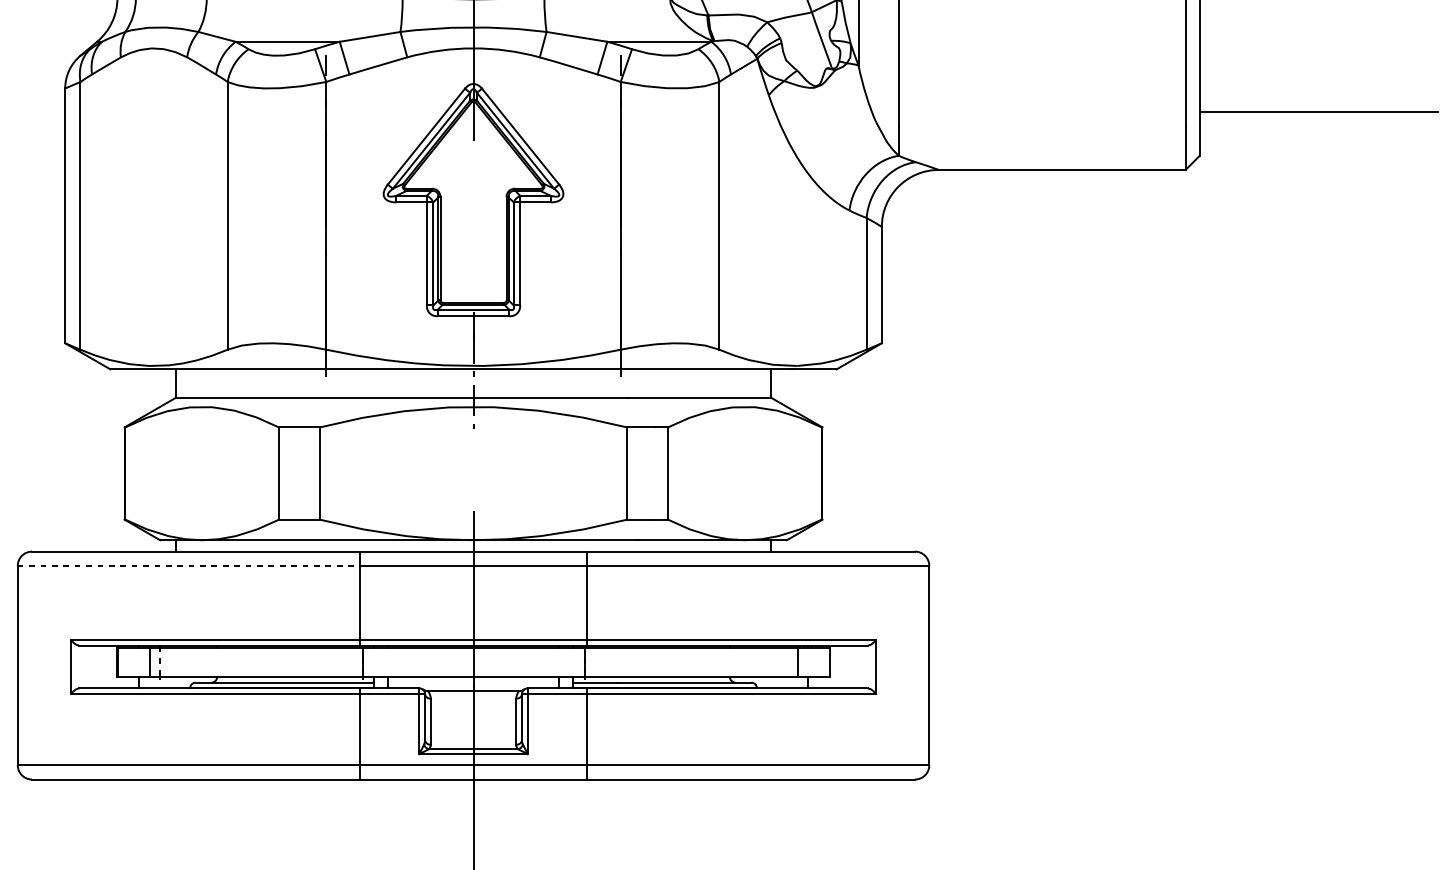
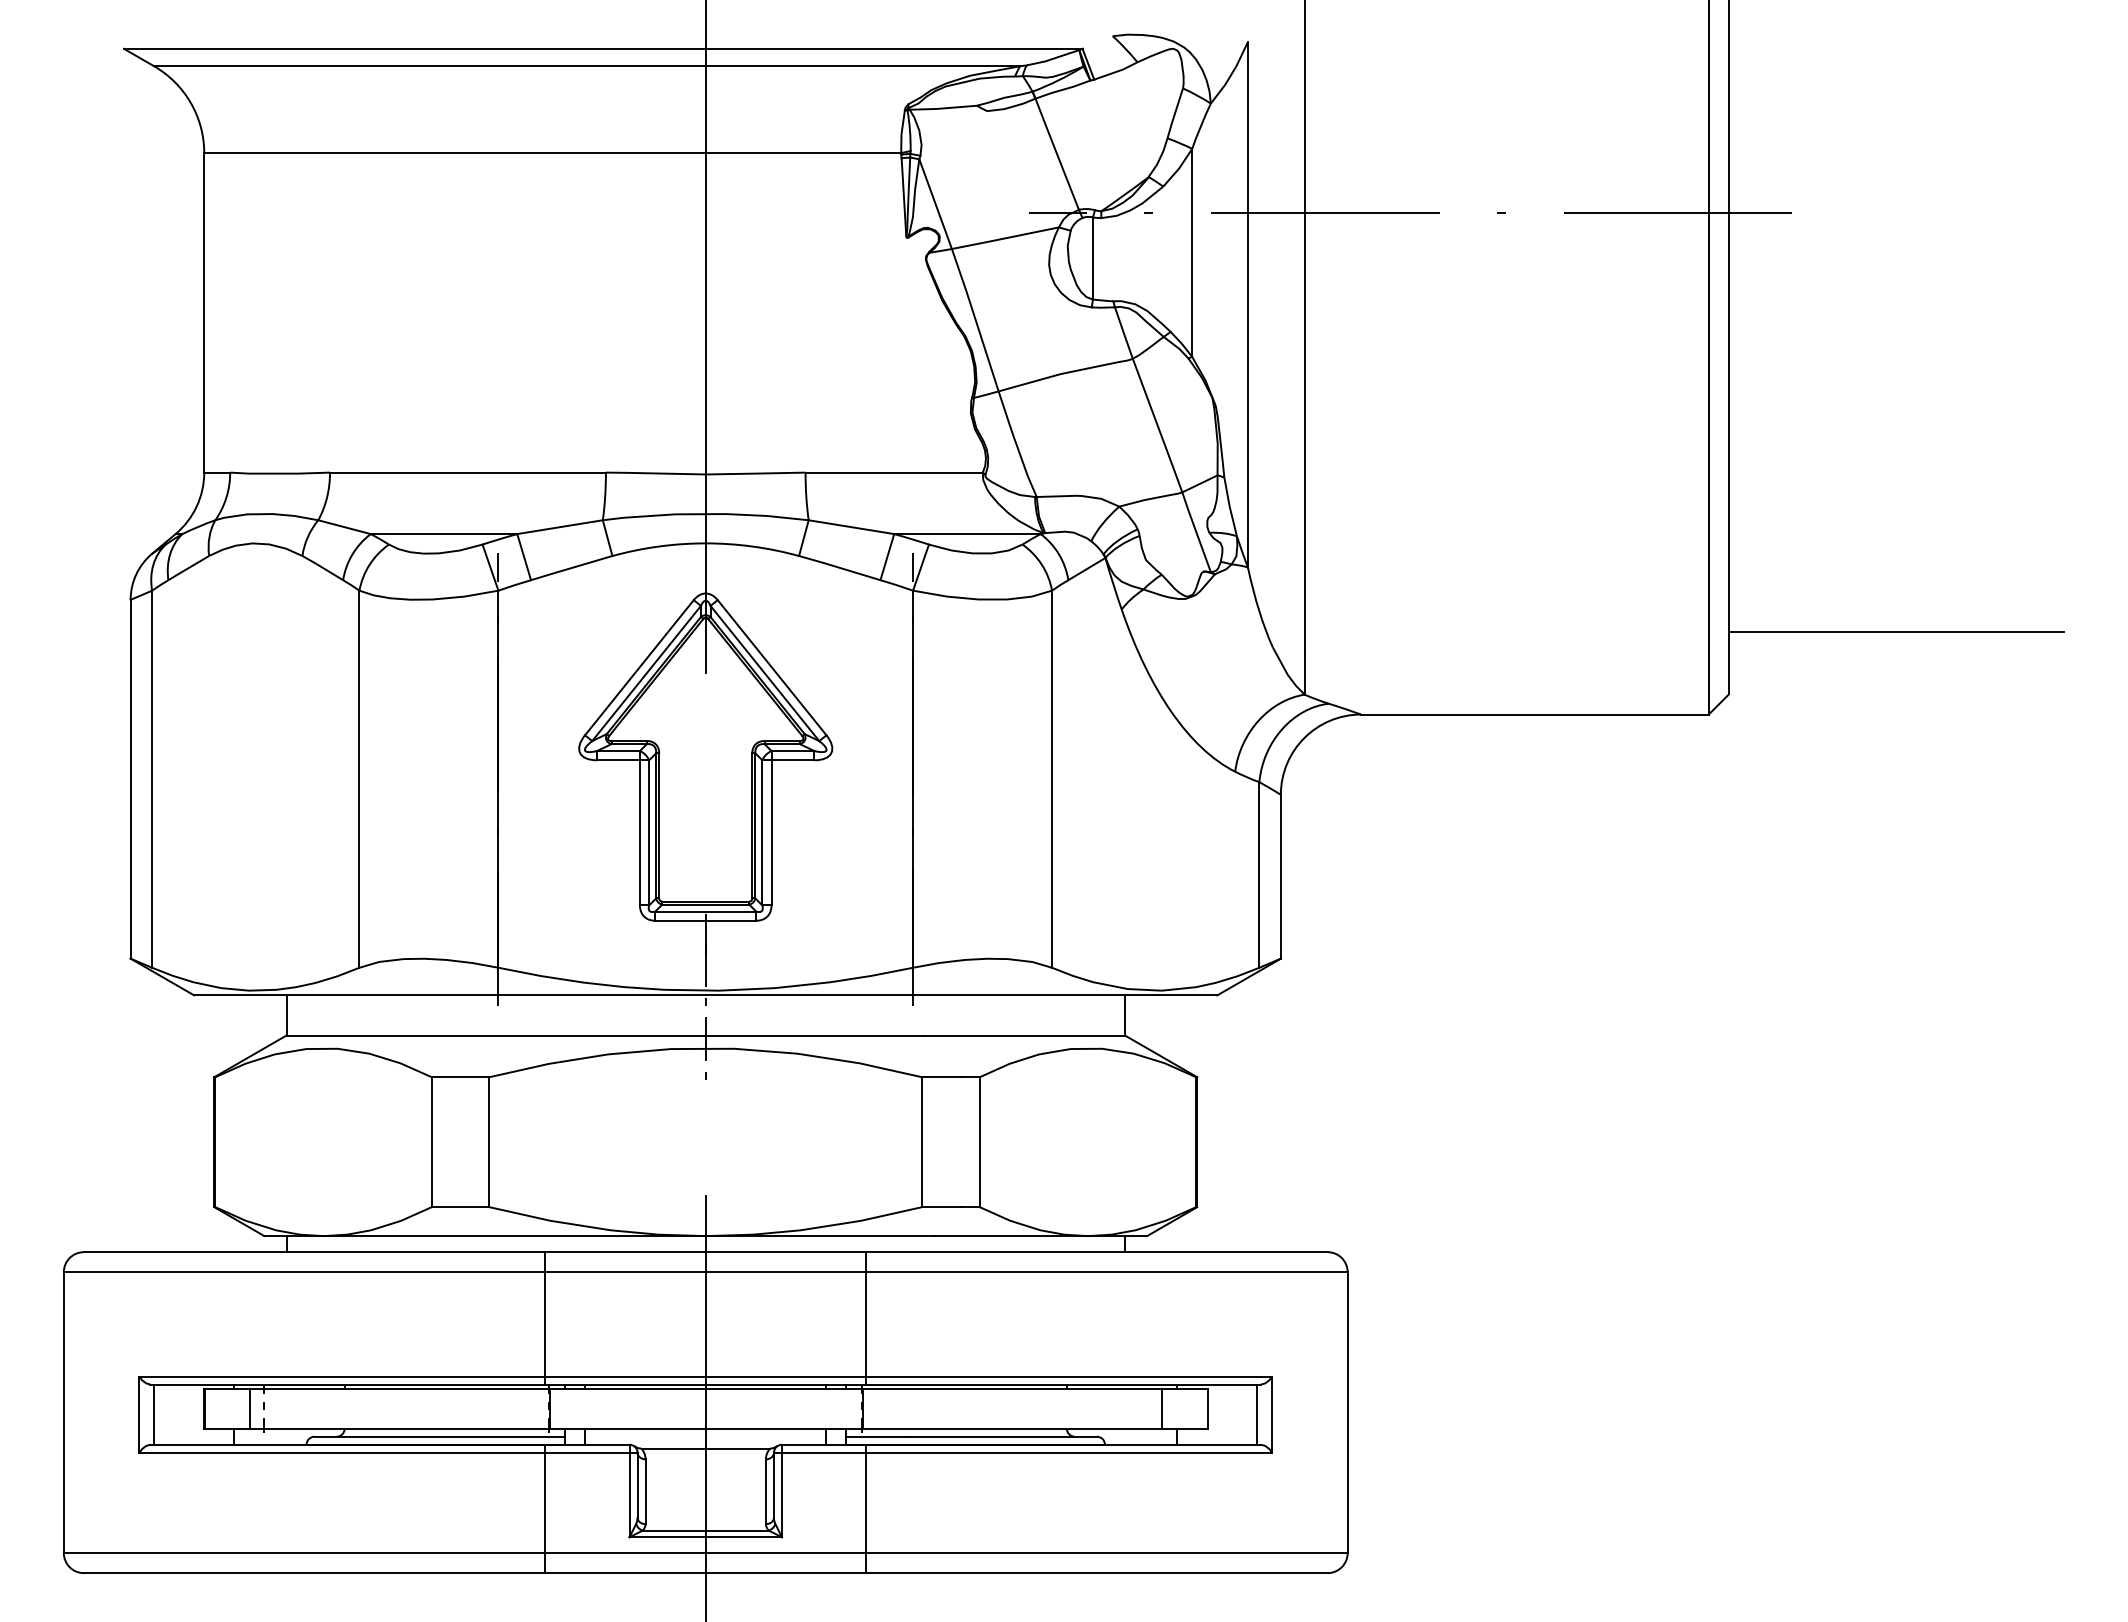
line: (188, 566) -> (304, 1272), dashed -> solid
line: (82, 666) -> (154, 1414), added
line: (865, 666) -> (1257, 1414), added

